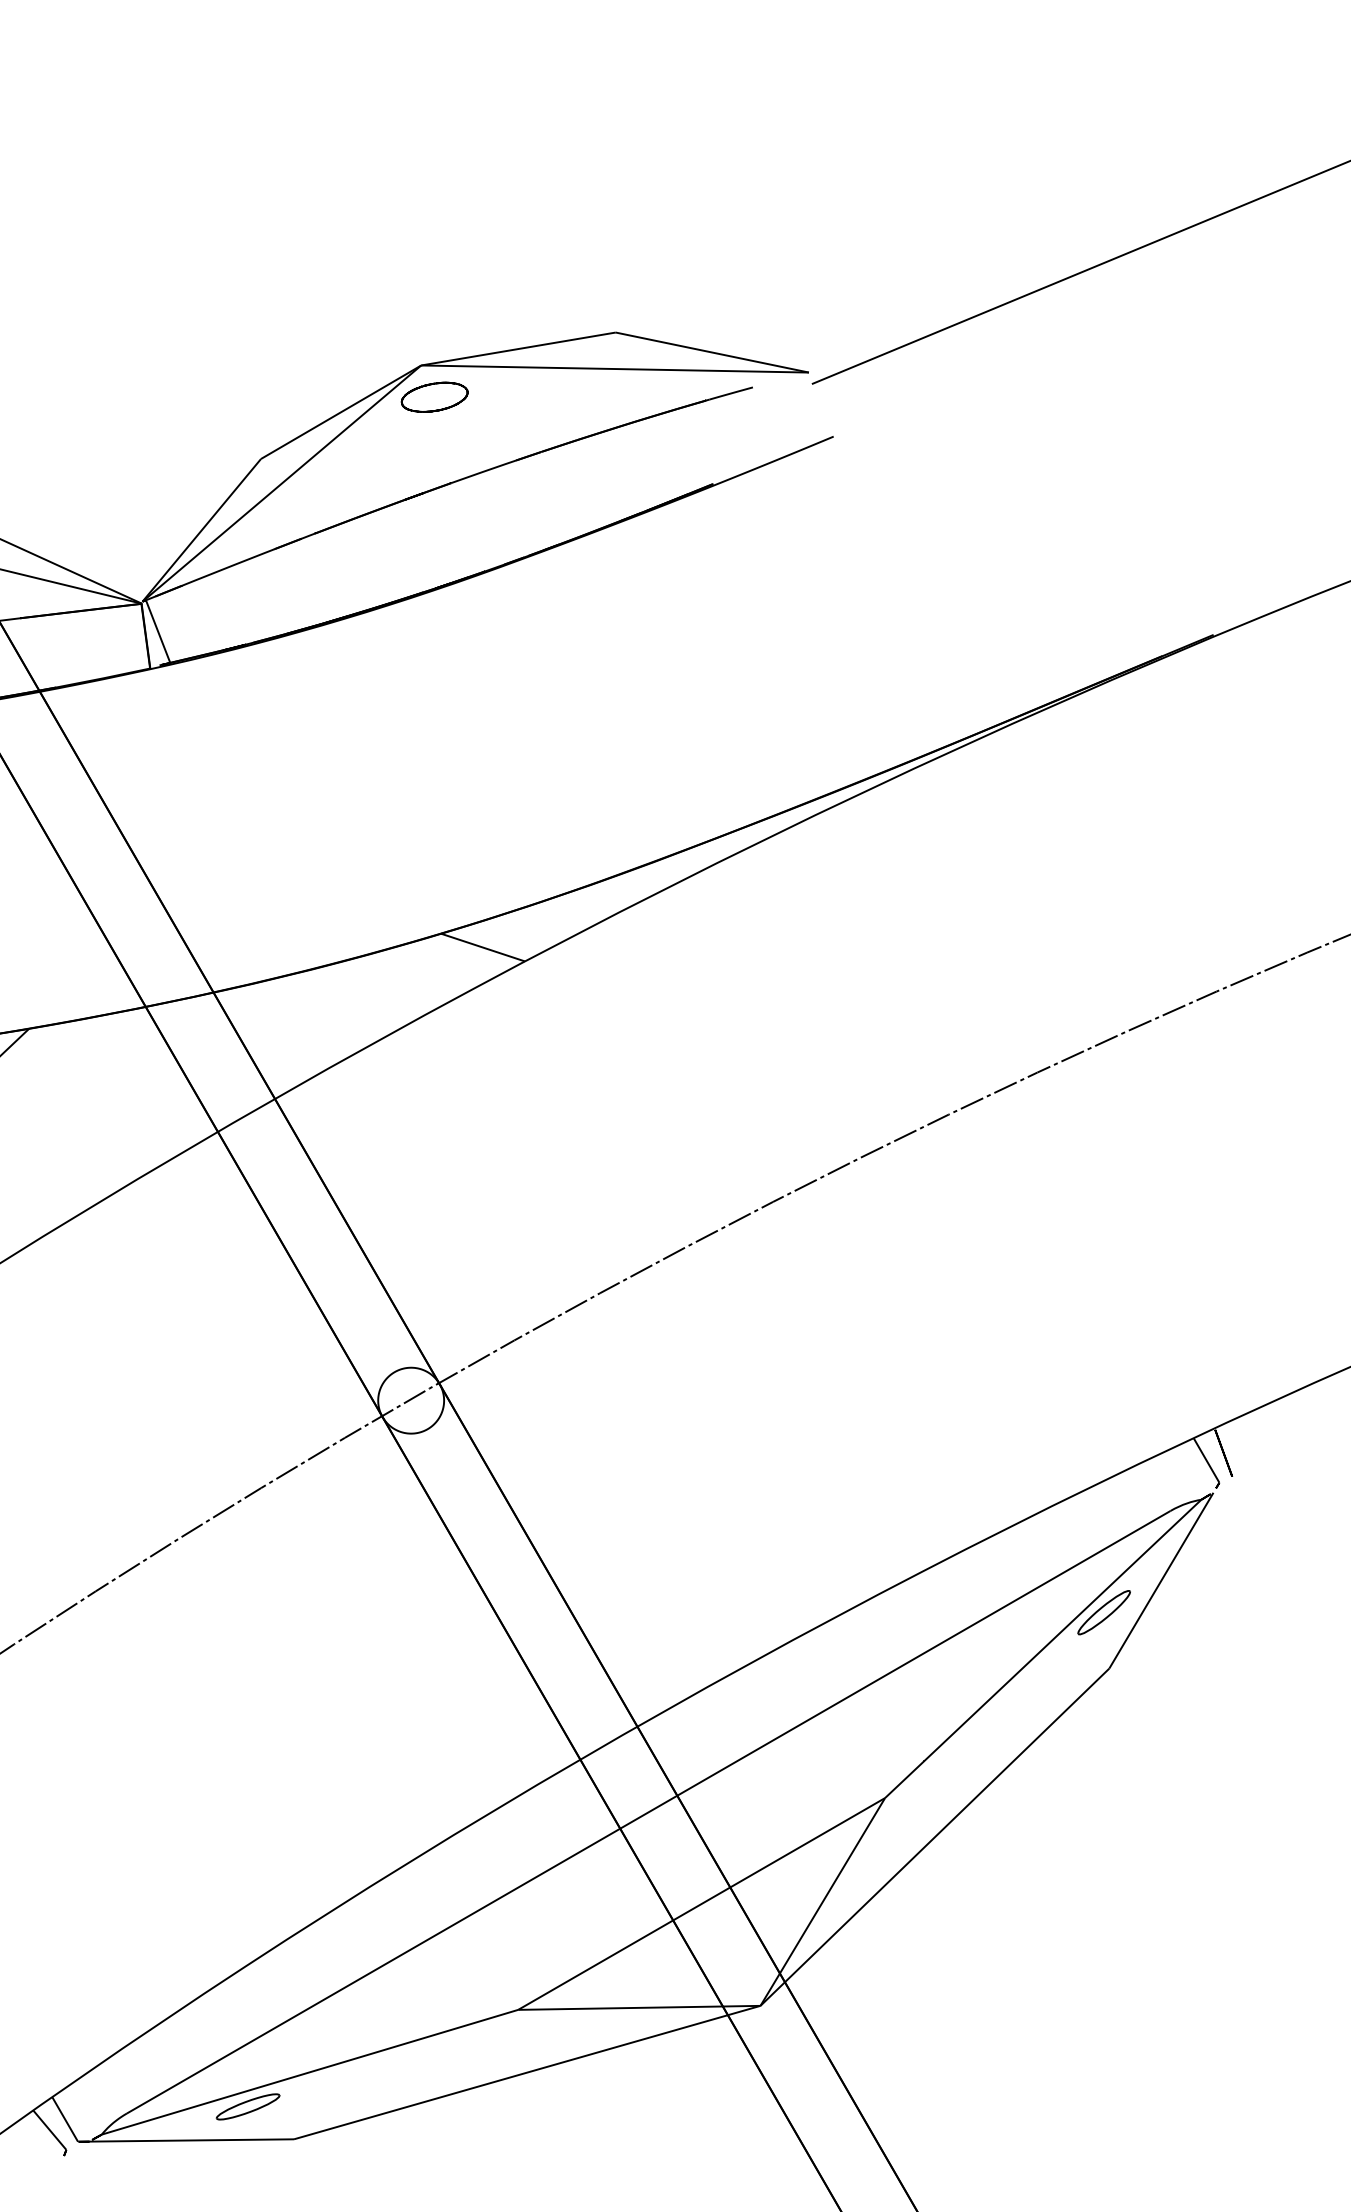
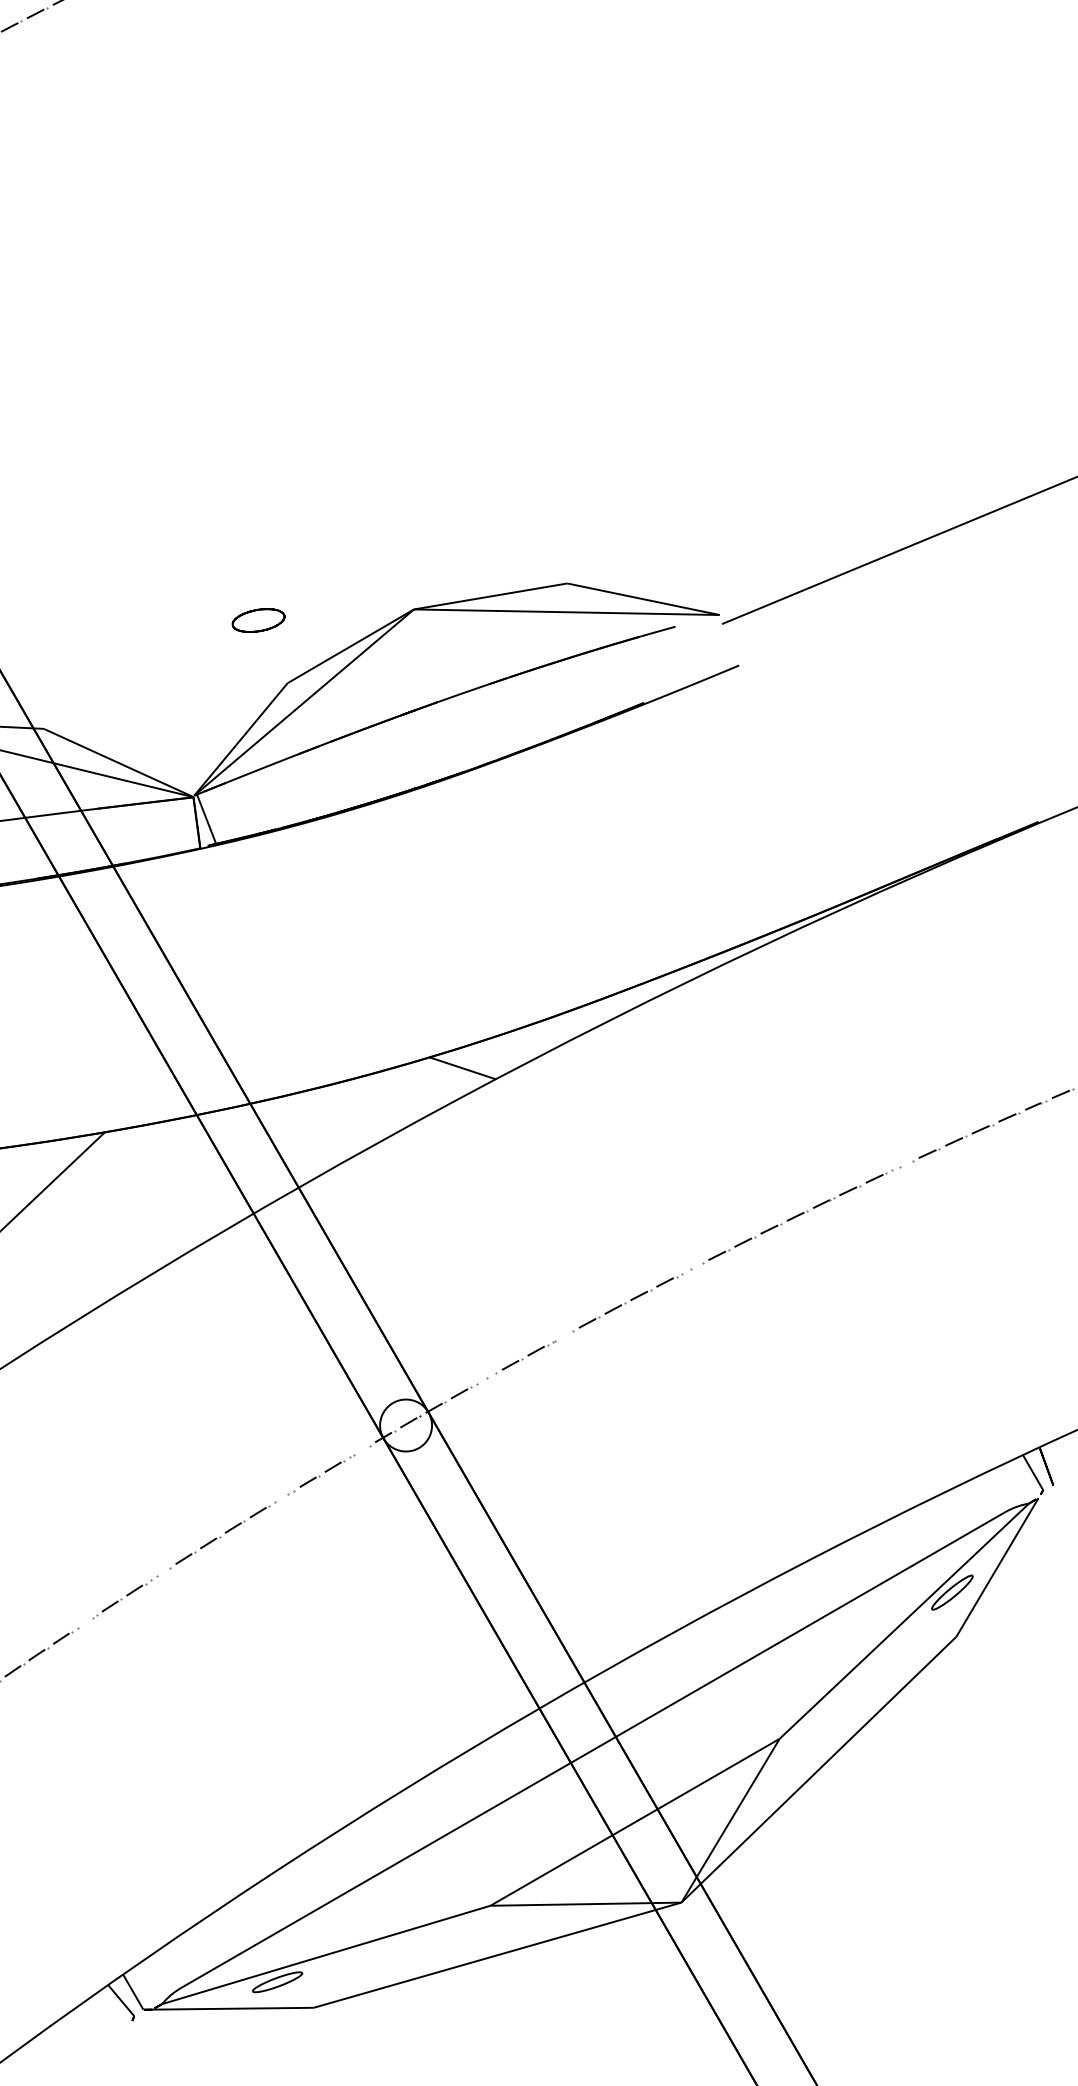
part: (434, 397) -> (258, 620), moved

